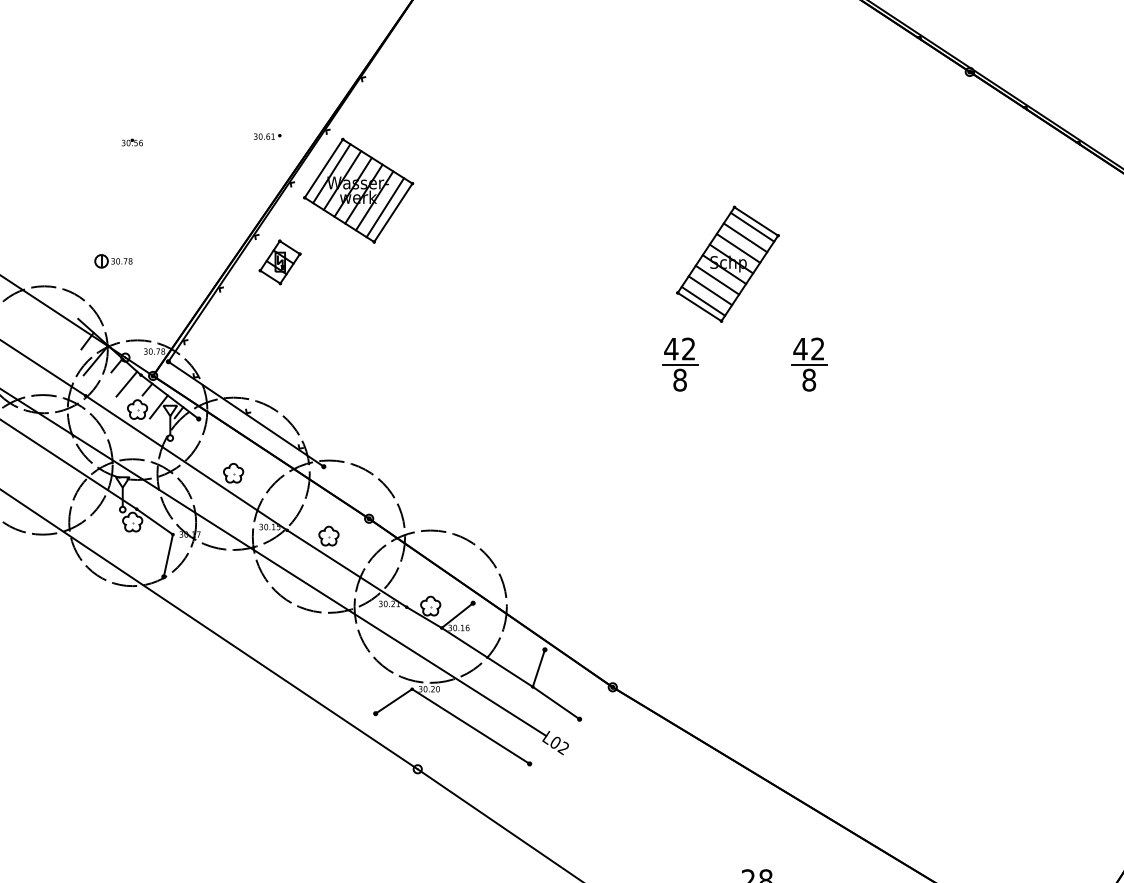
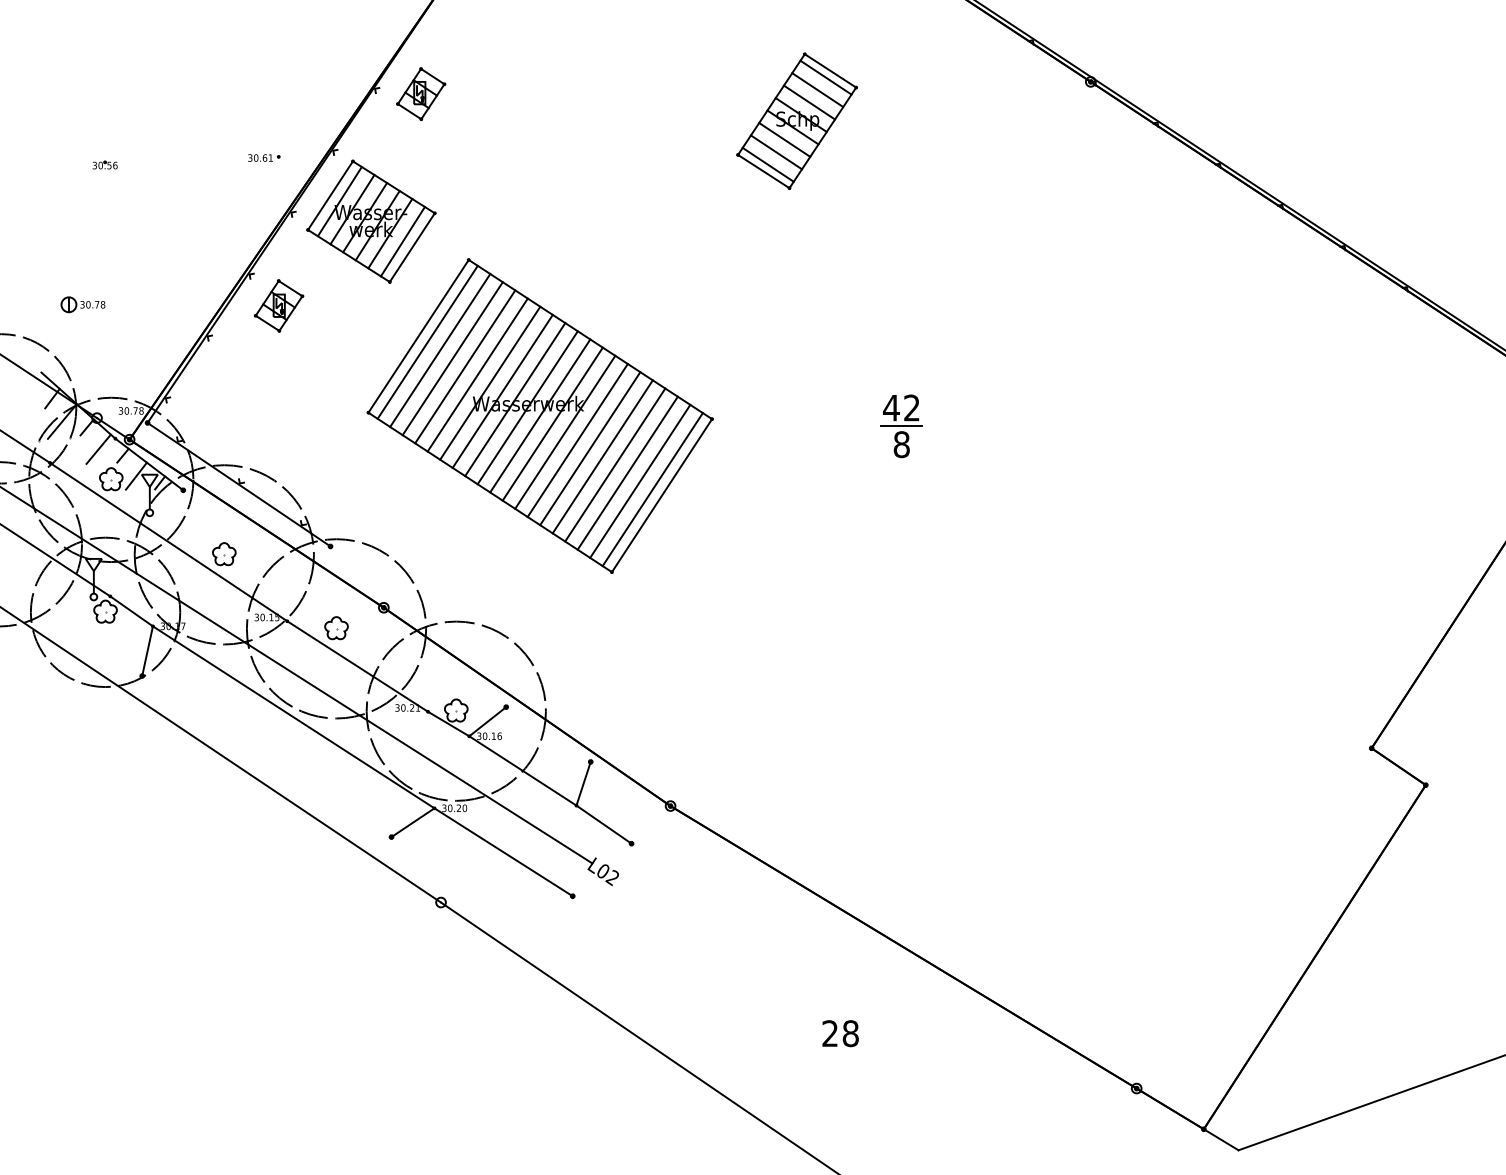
part: (401, 82) -> (421, 94), added
part: (727, 263) -> (796, 120), moved
part: (501, 355) -> (539, 415), added
part: (679, 364) -> (749, 426), removed
line: (292, 612) -> (293, 717), added

